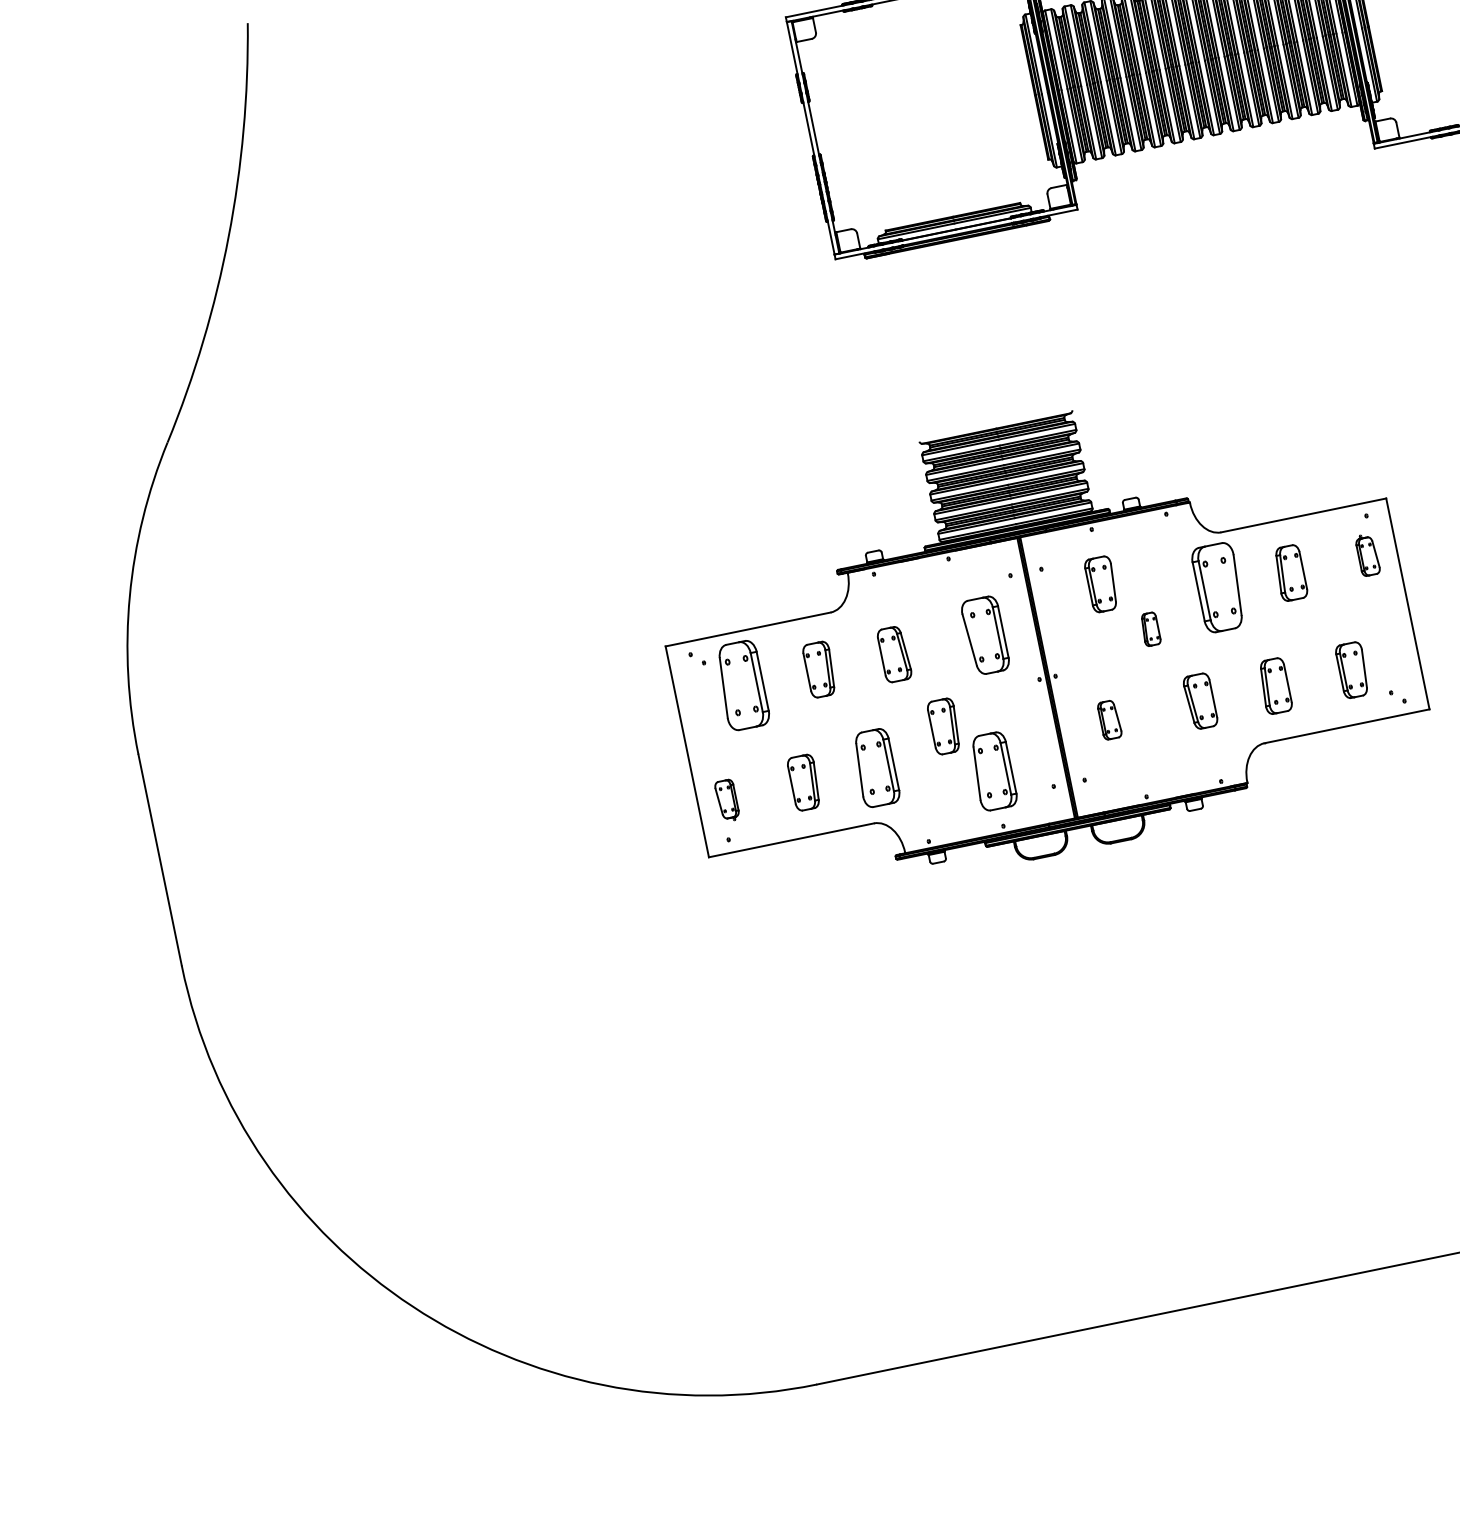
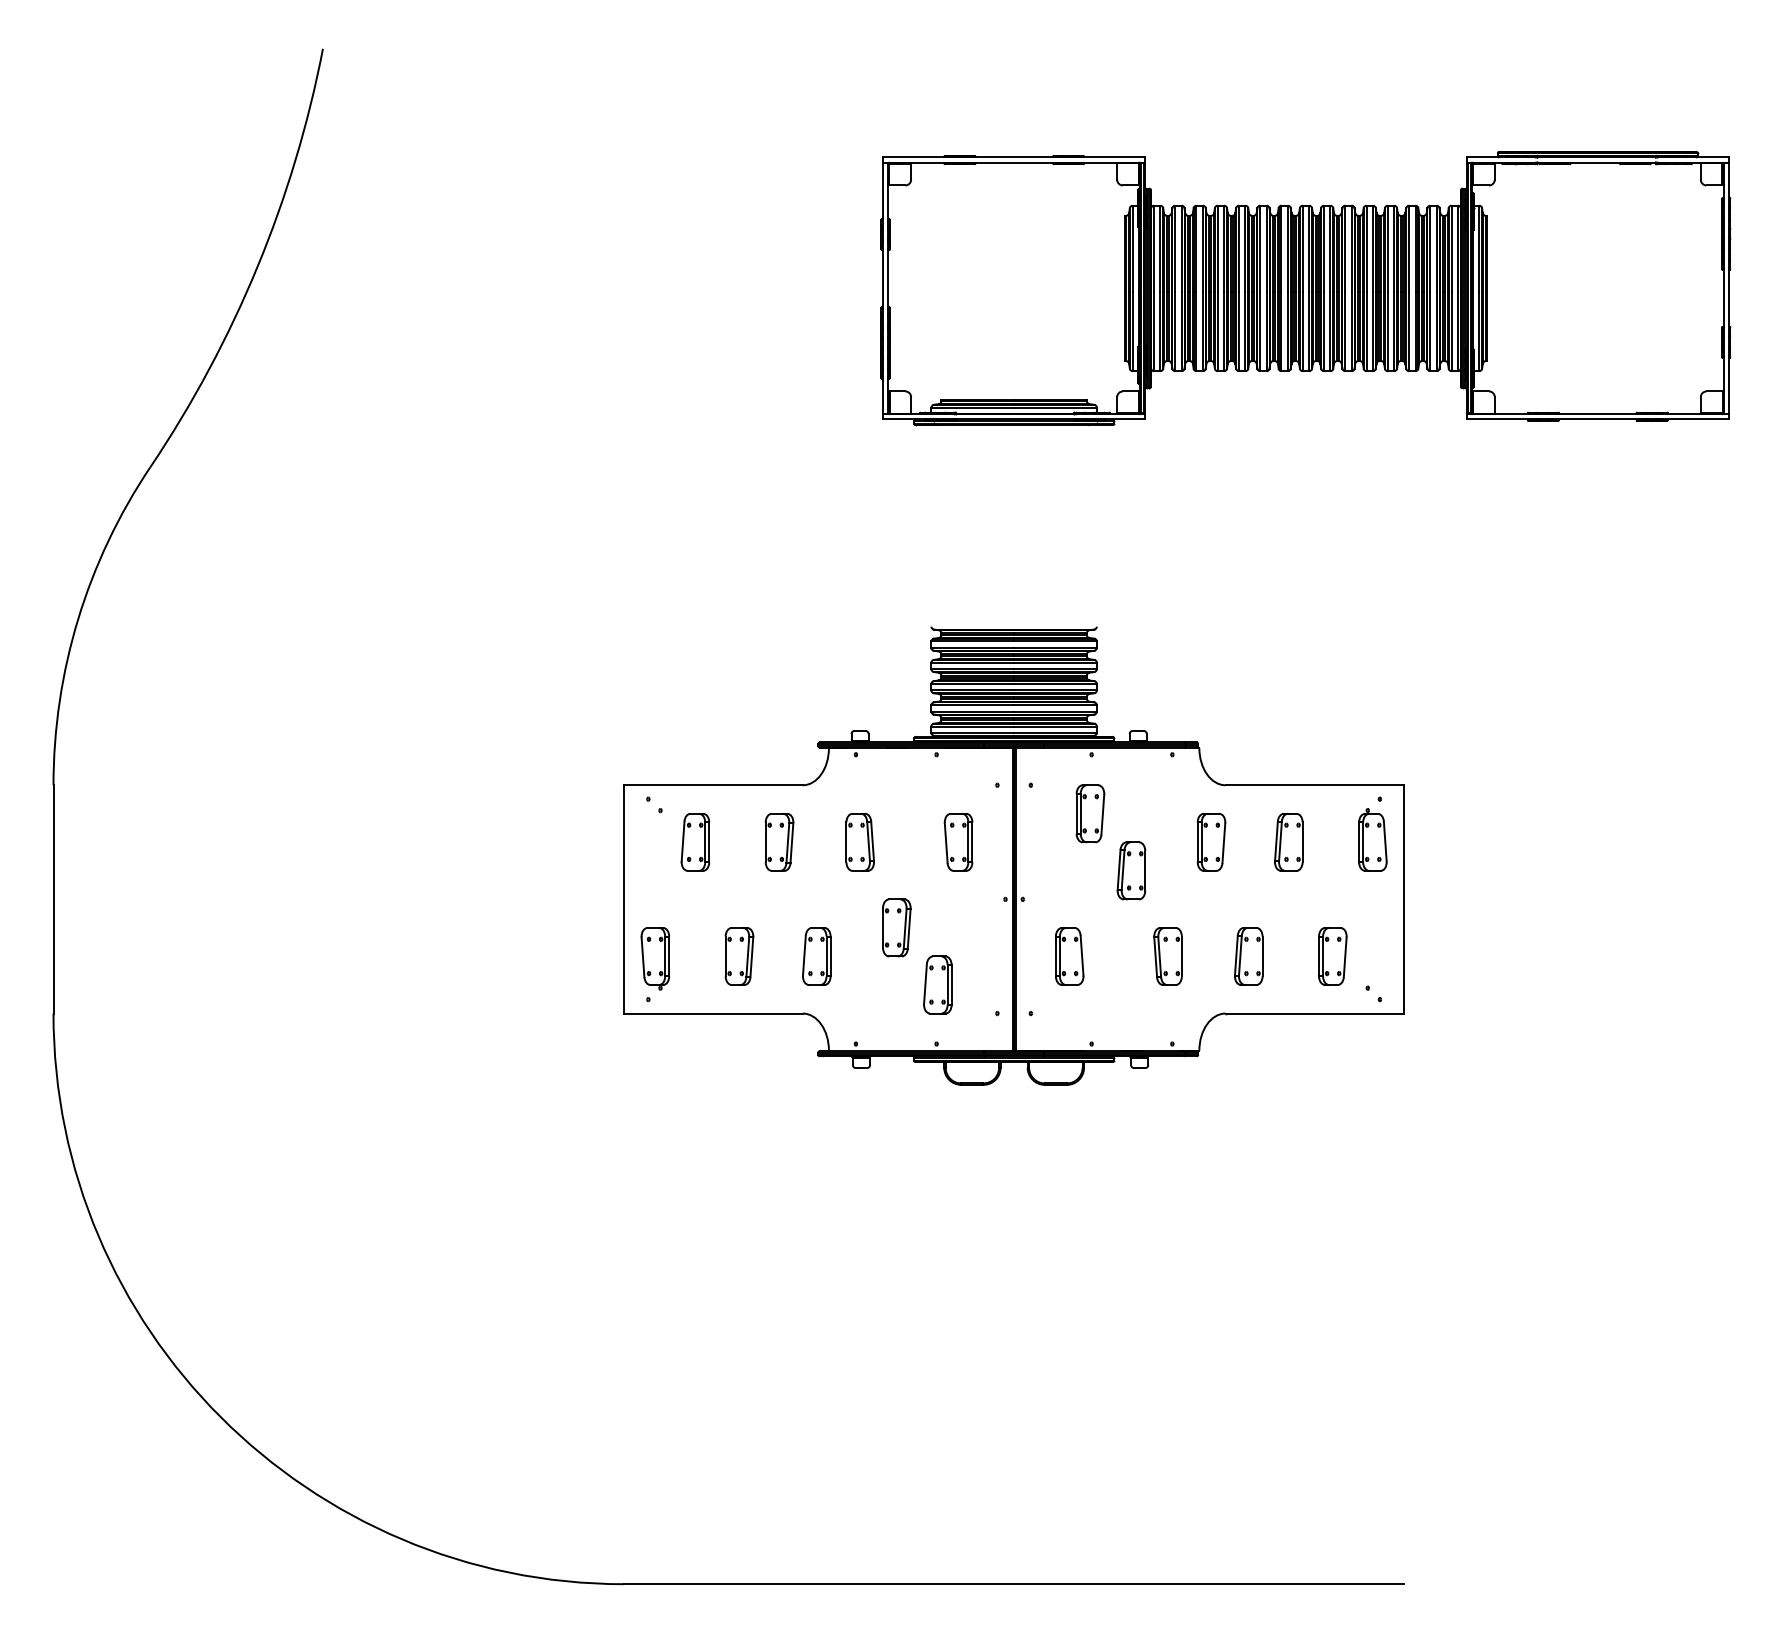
part: (1367, 554) -> (1372, 839), size x1.43
part: (1219, 587) -> (1211, 842), size x0.62
part: (1150, 628) -> (1131, 870), size x1.67
part: (985, 635) -> (958, 842), size x0.71
part: (742, 685) -> (695, 842), size x0.62
part: (1109, 720) -> (1069, 956), size x1.43
part: (875, 768) -> (816, 956), size x0.71
part: (992, 771) -> (937, 984), size x0.71
part: (726, 800) -> (654, 958), size x1.43

